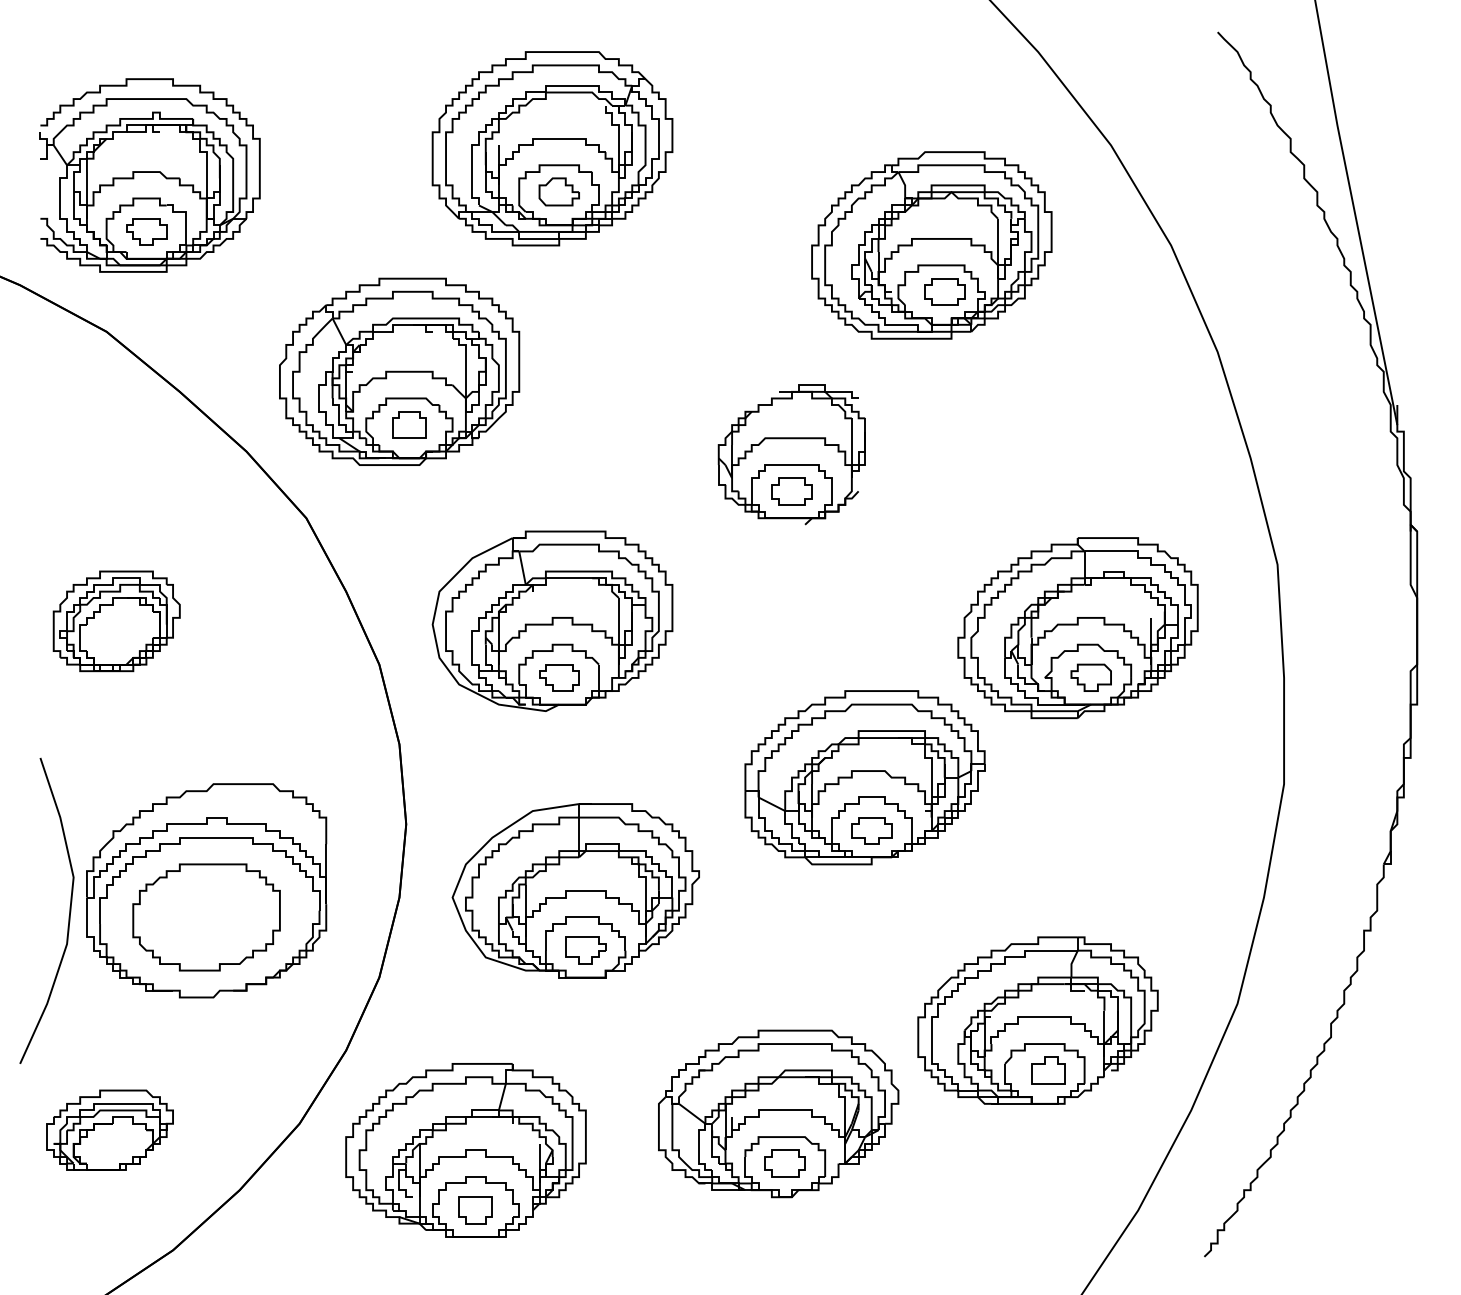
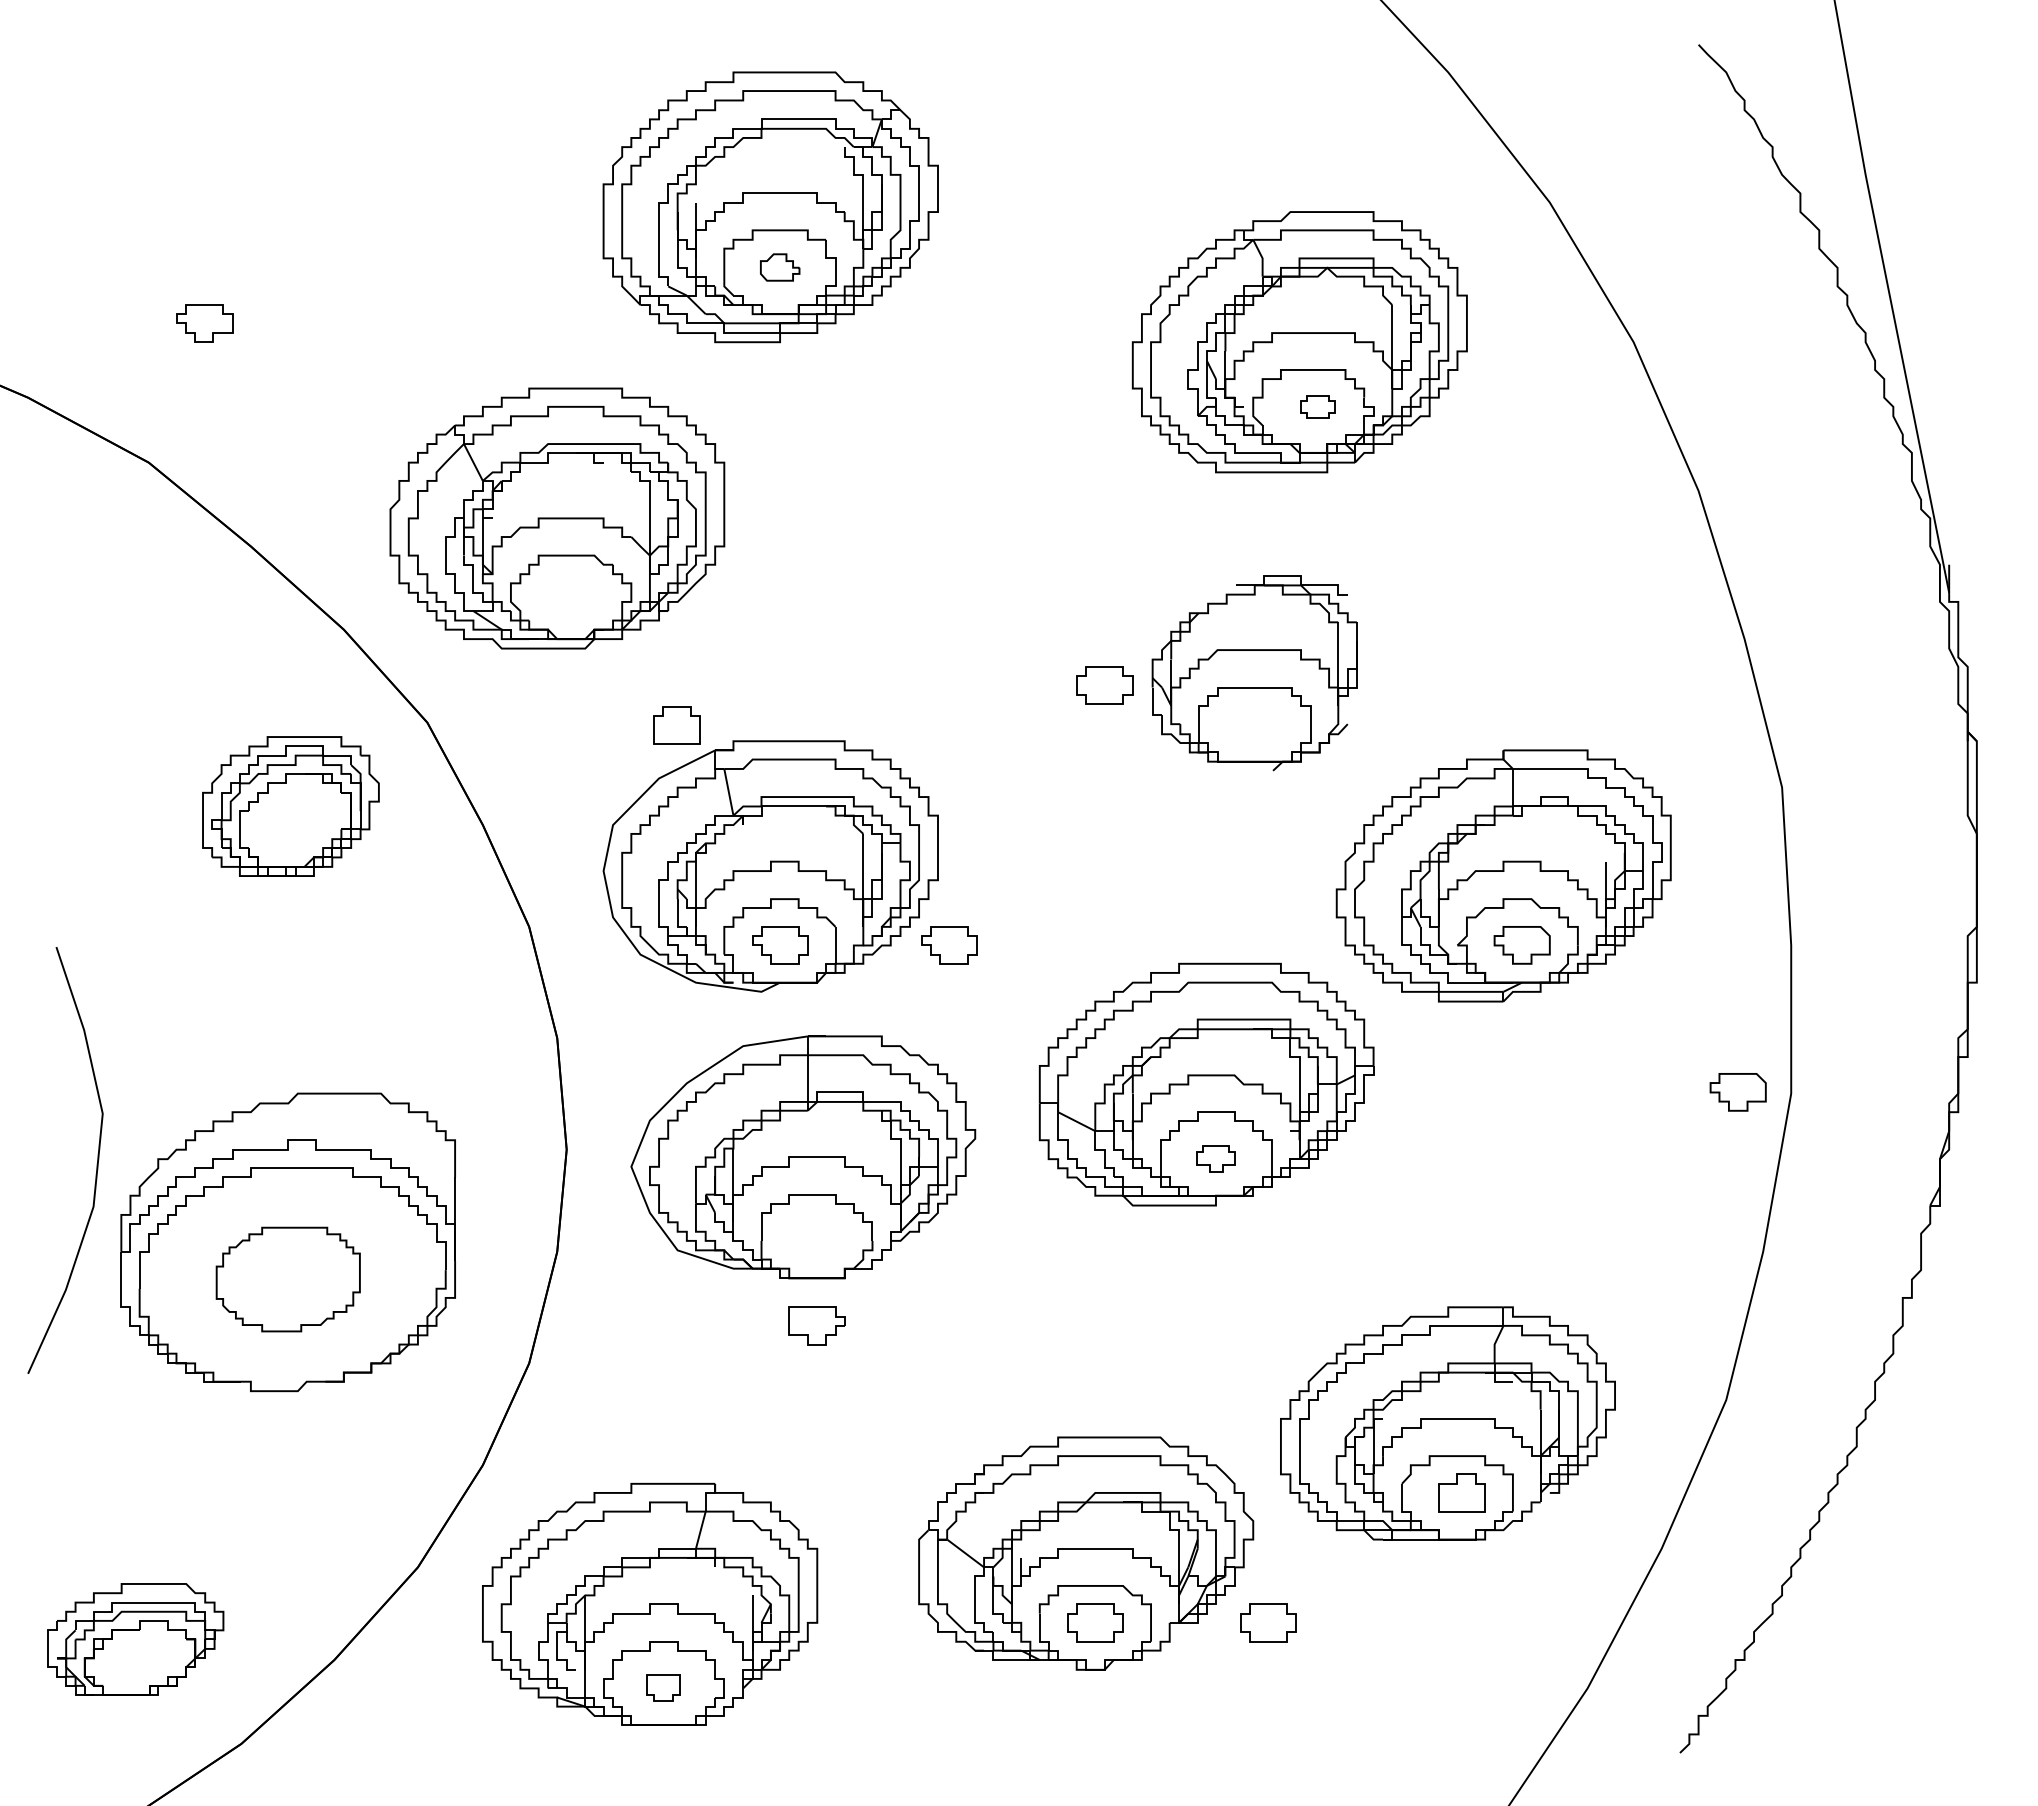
part: (150, 175) -> (209, 244), removed
part: (558, 191) -> (779, 267), size x0.7
part: (944, 291) -> (1317, 406), size x0.6
part: (408, 424) -> (676, 725), moved
part: (791, 455) -> (1254, 673), moved
part: (116, 621) -> (290, 806), moved
part: (680, 677) -> (949, 945), added
part: (1245, 783) -> (1737, 1092), added
part: (871, 830) -> (1215, 1158), size x0.7
part: (576, 890) -> (803, 1157), moved
curve: (69, 913) -> (96, 1164), moved
part: (206, 917) -> (288, 1279), size x0.7
part: (110, 1130) -> (135, 1639), moved
part: (909, 1163) -> (1268, 1622), added
part: (475, 1210) -> (663, 1688), size x0.7

